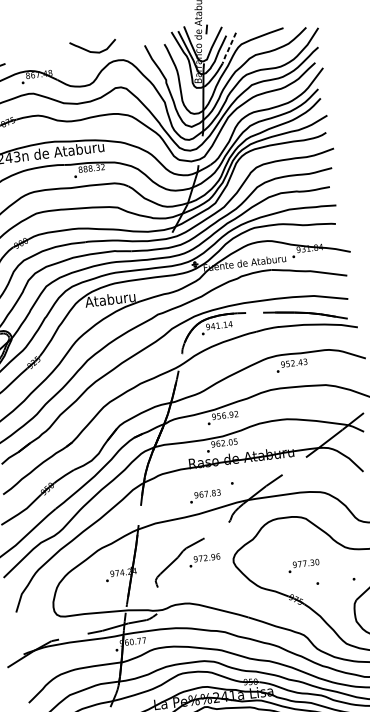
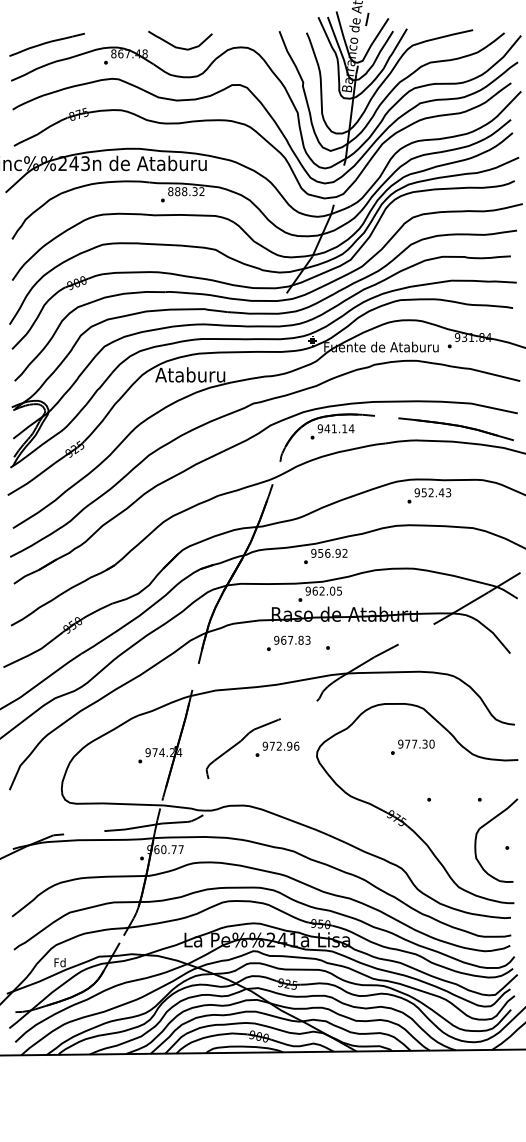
line: (228, 49) -> (394, 50), dashed -> solid
curve: (91, 51) -> (177, 46), moved
text: (205, 495) -> (288, 642), moved
text: (303, 565) -> (412, 746), moved

